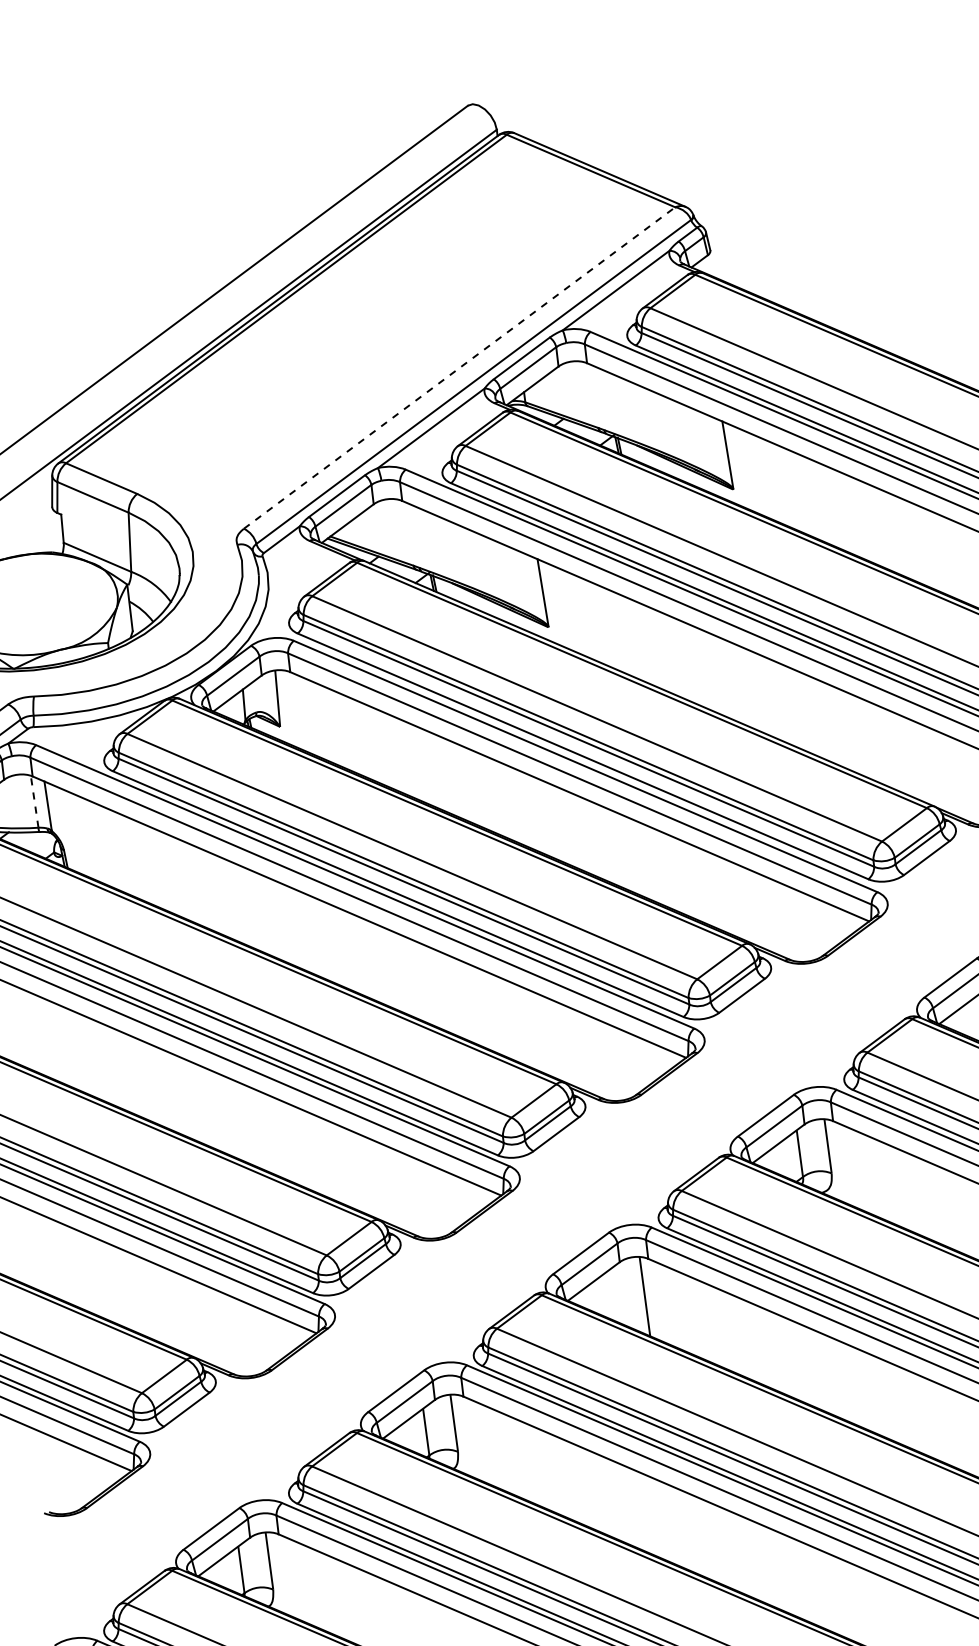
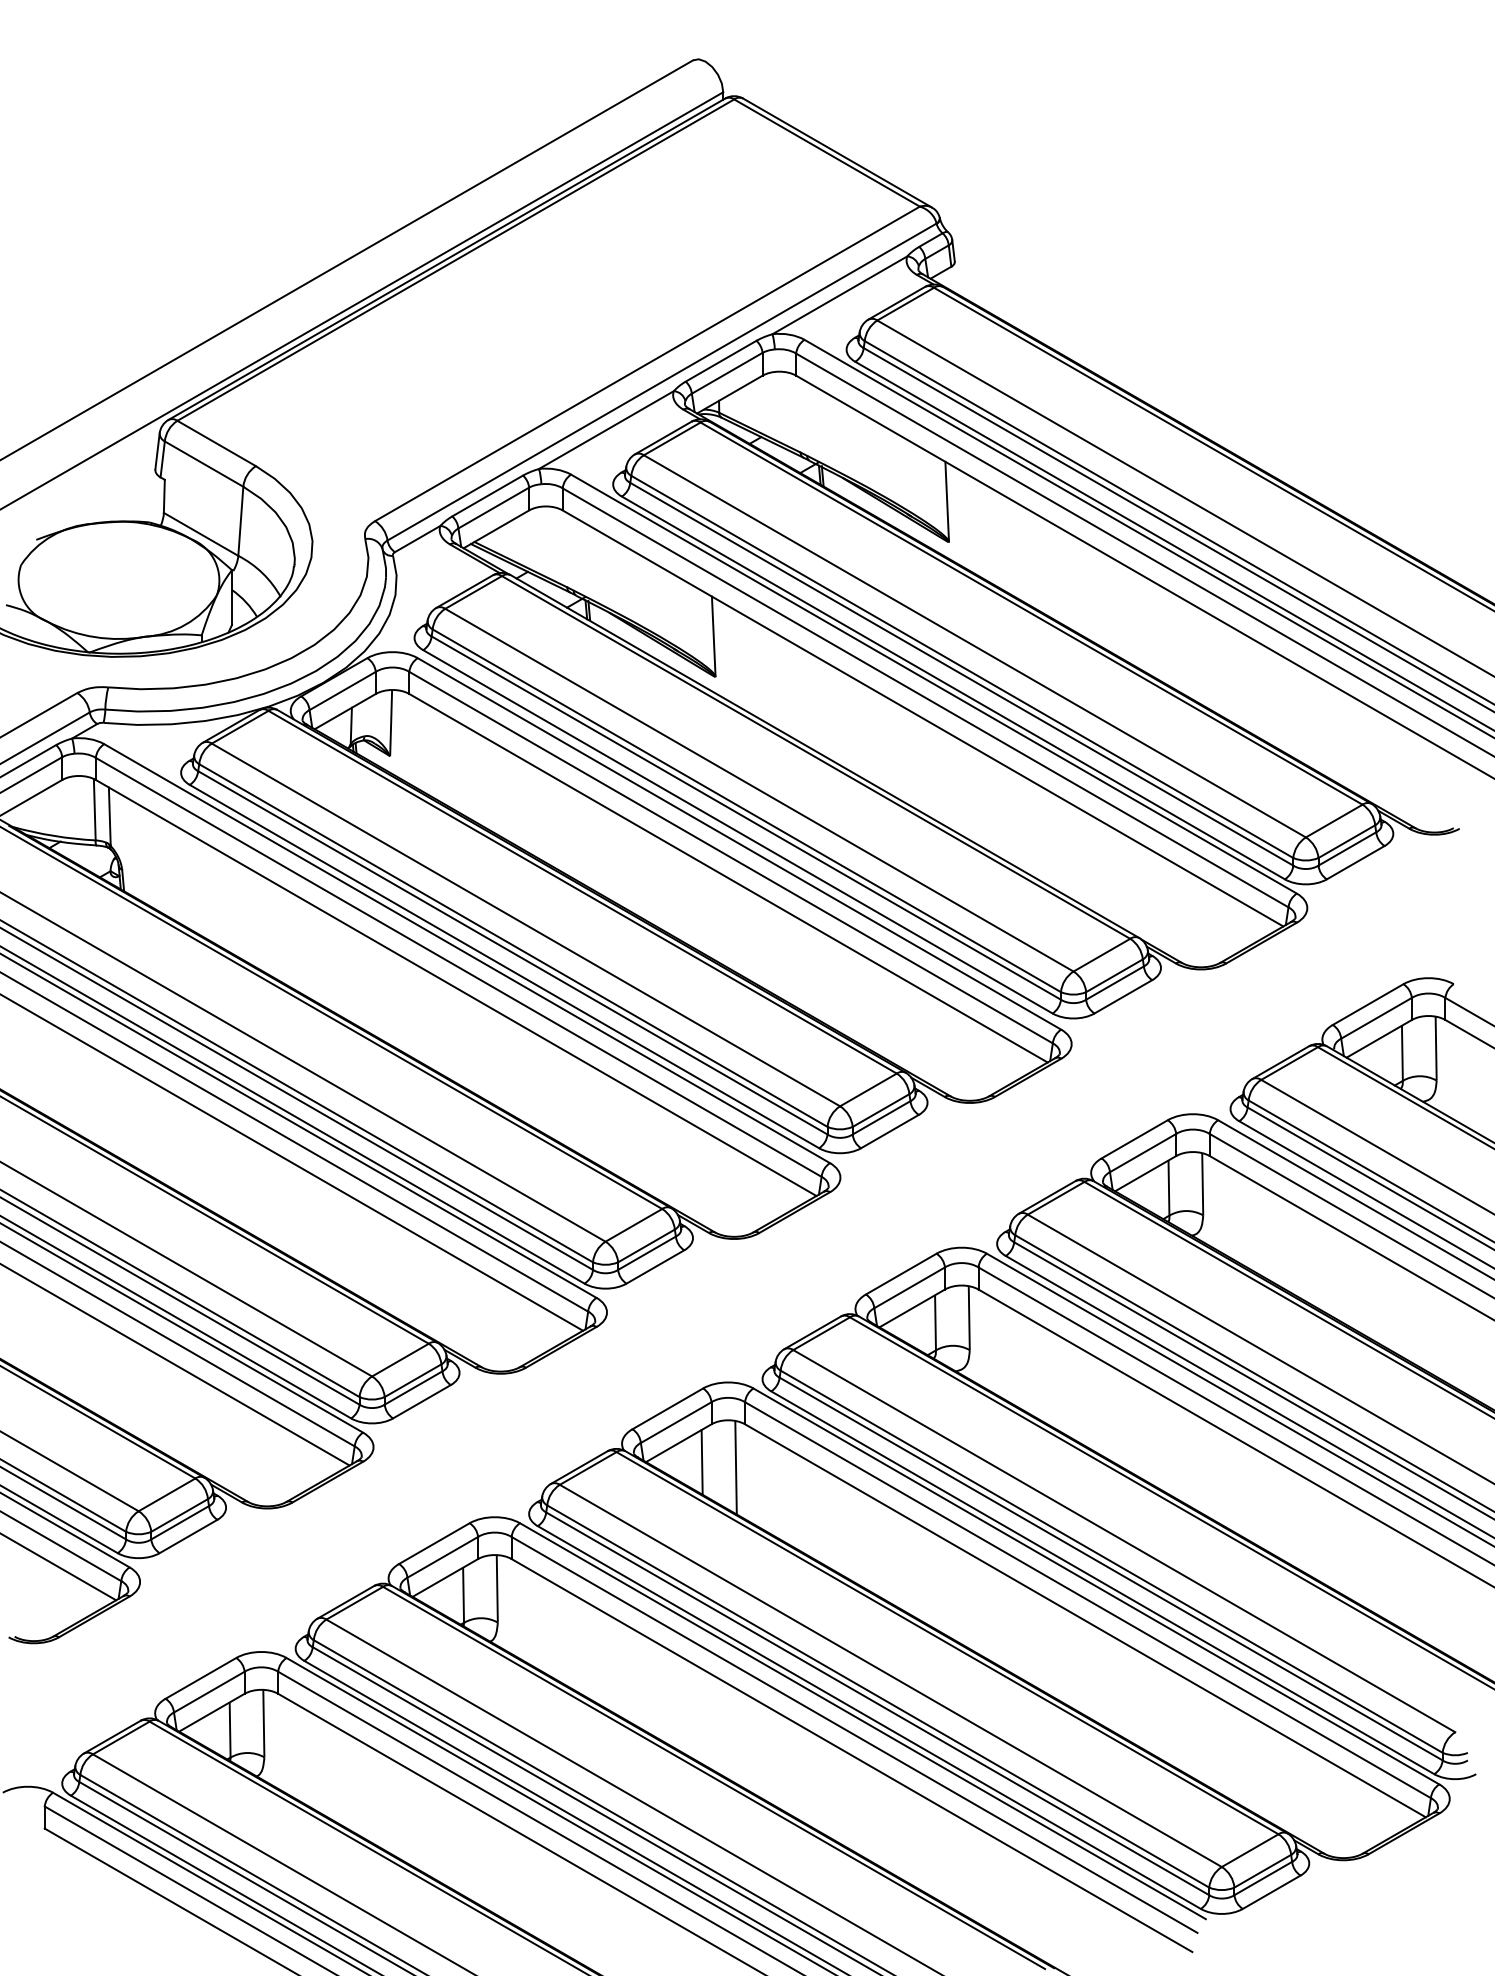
line: (459, 367) -> (647, 363), dashed -> solid
line: (34, 801) -> (94, 809), dashed -> solid
line: (615, 1295) -> (701, 1462), added

